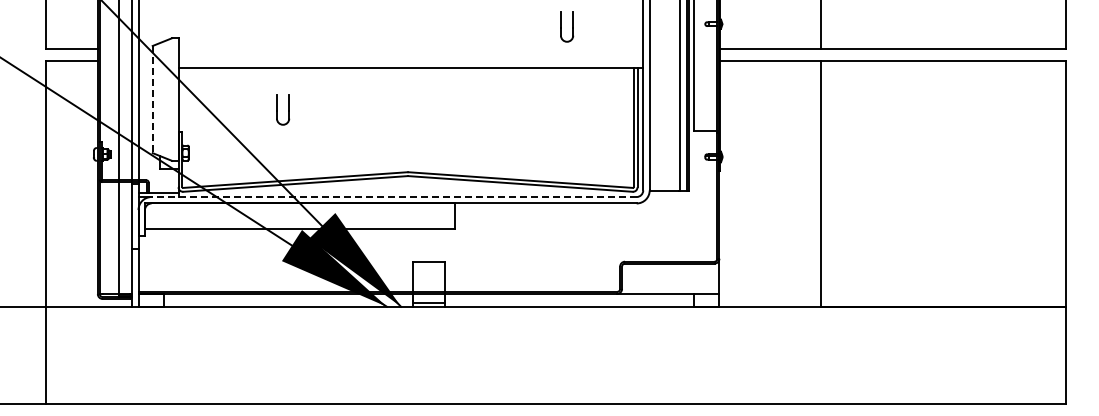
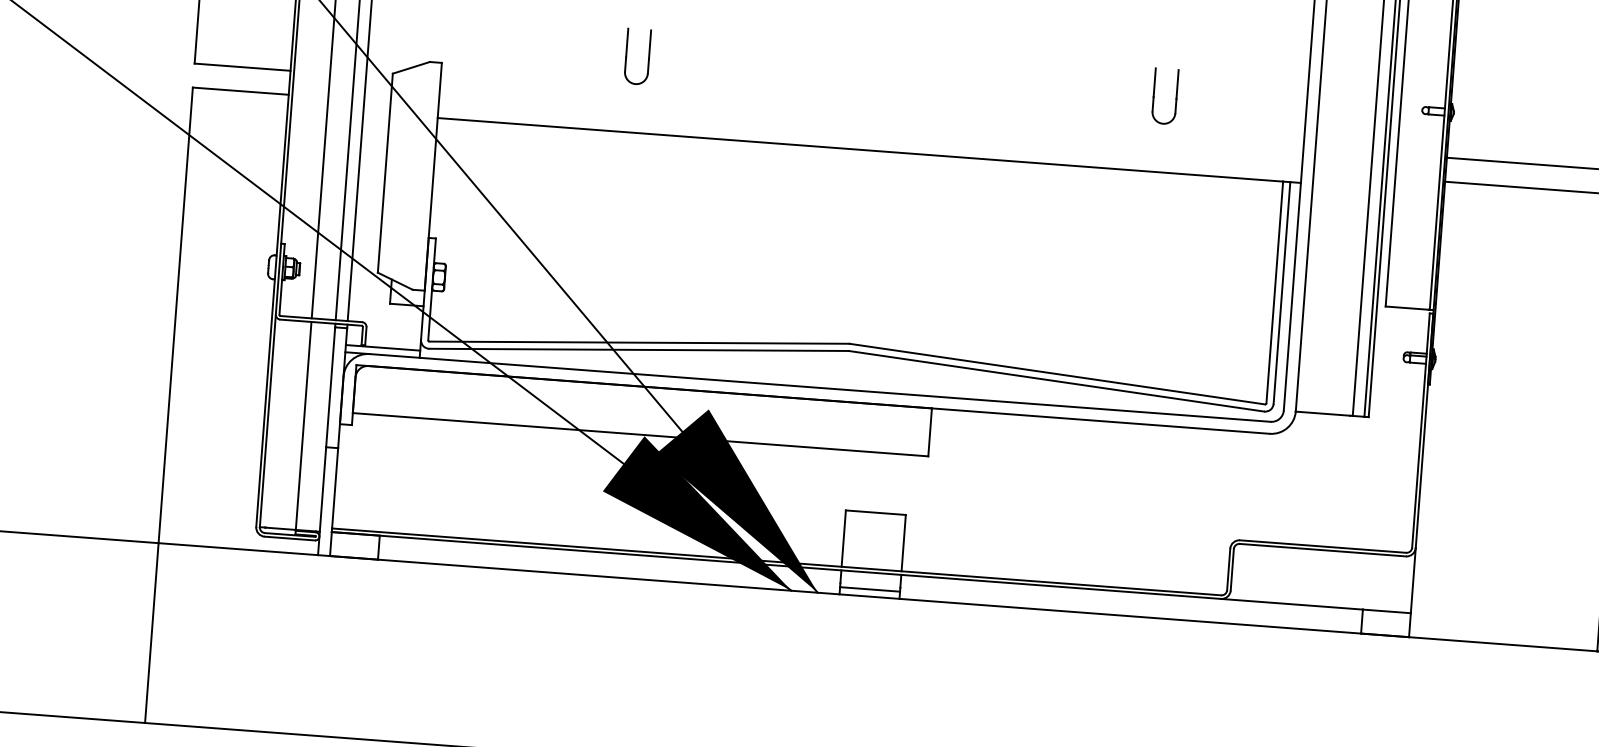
line: (152, 99) -> (384, 173), dashed -> solid
part: (283, 109) -> (638, 55), moved
line: (394, 197) -> (820, 388), dashed -> solid

